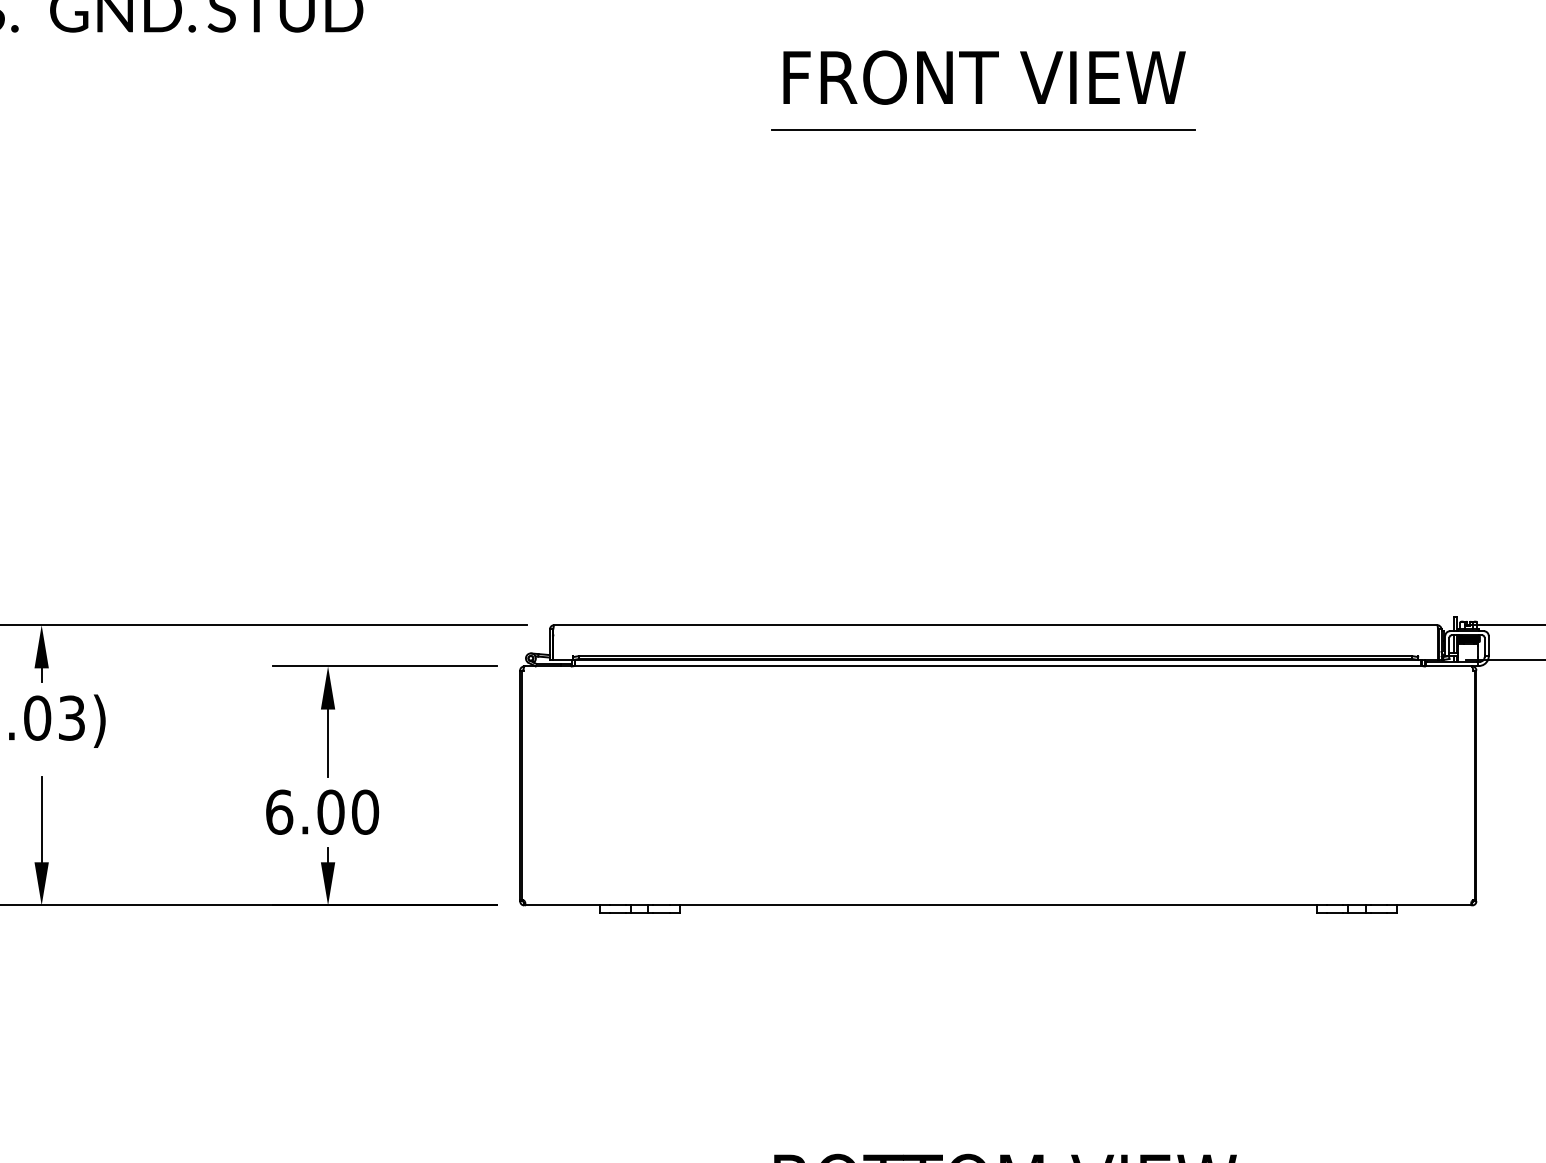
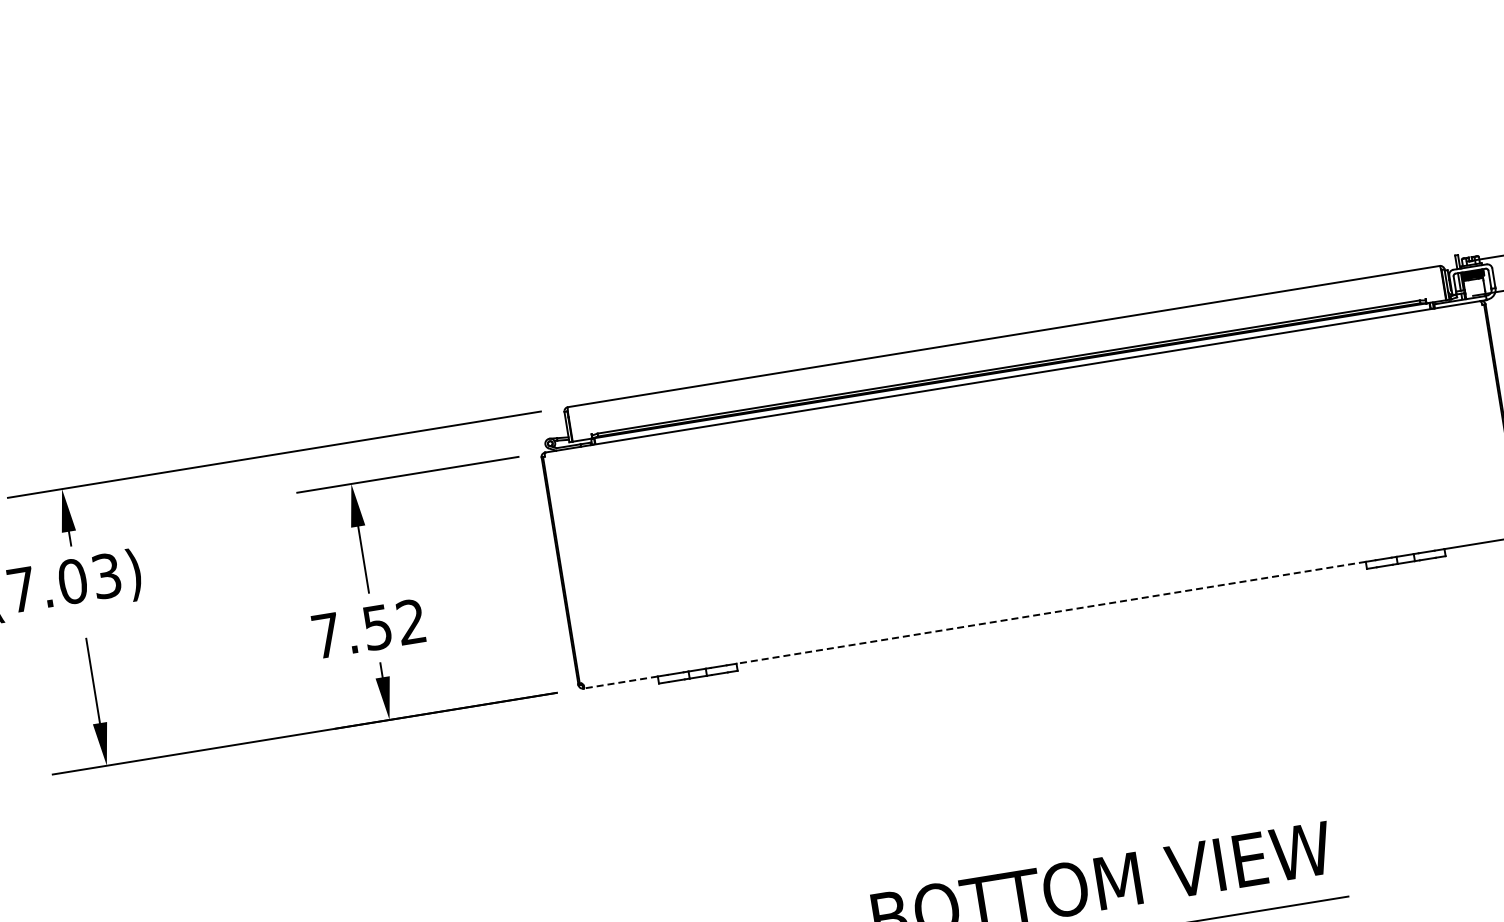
text: (322, 811) -> (369, 628), 6.00 -> 7.52
line: (562, 905) -> (620, 682), solid -> dashed
line: (998, 905) -> (1051, 612), solid -> dashed

